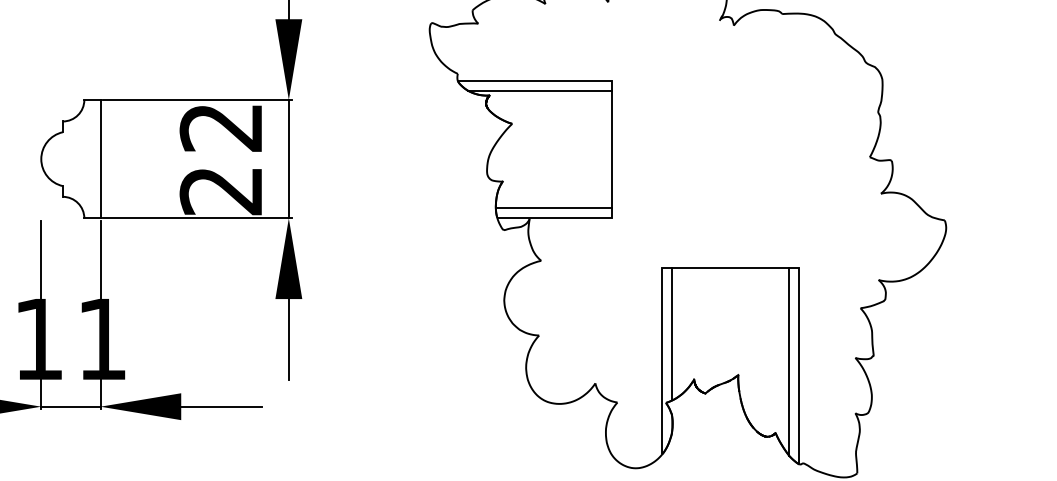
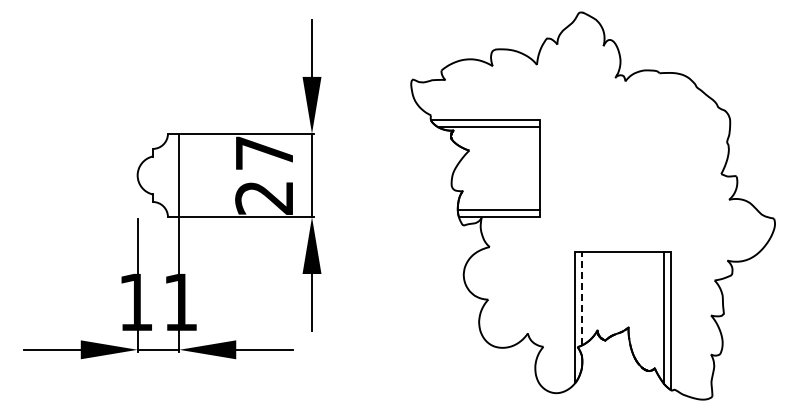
text: (219, 127) -> (263, 153), 22 -> 27
line: (672, 333) -> (582, 298), solid -> dashed

